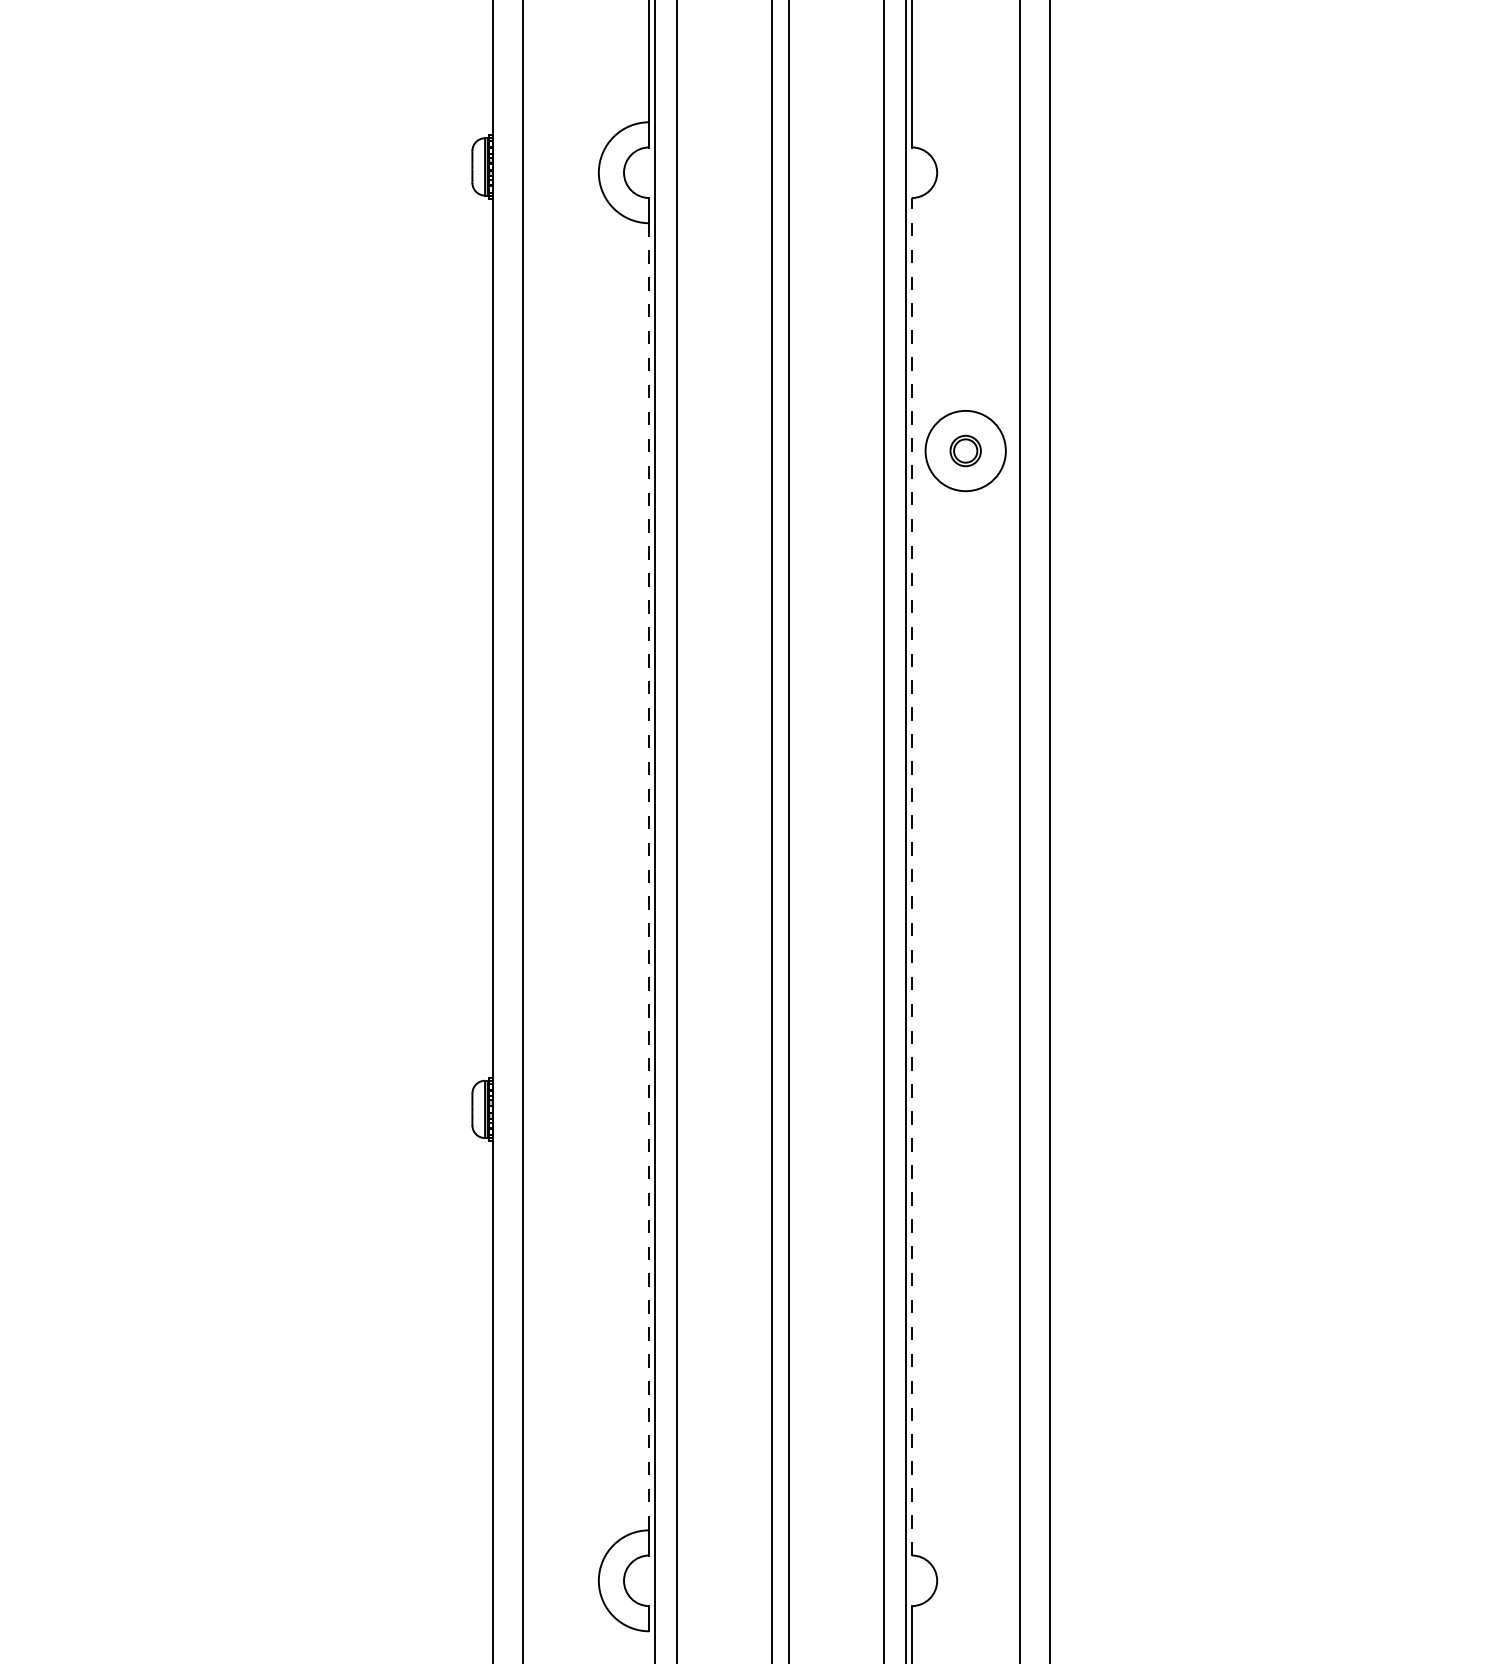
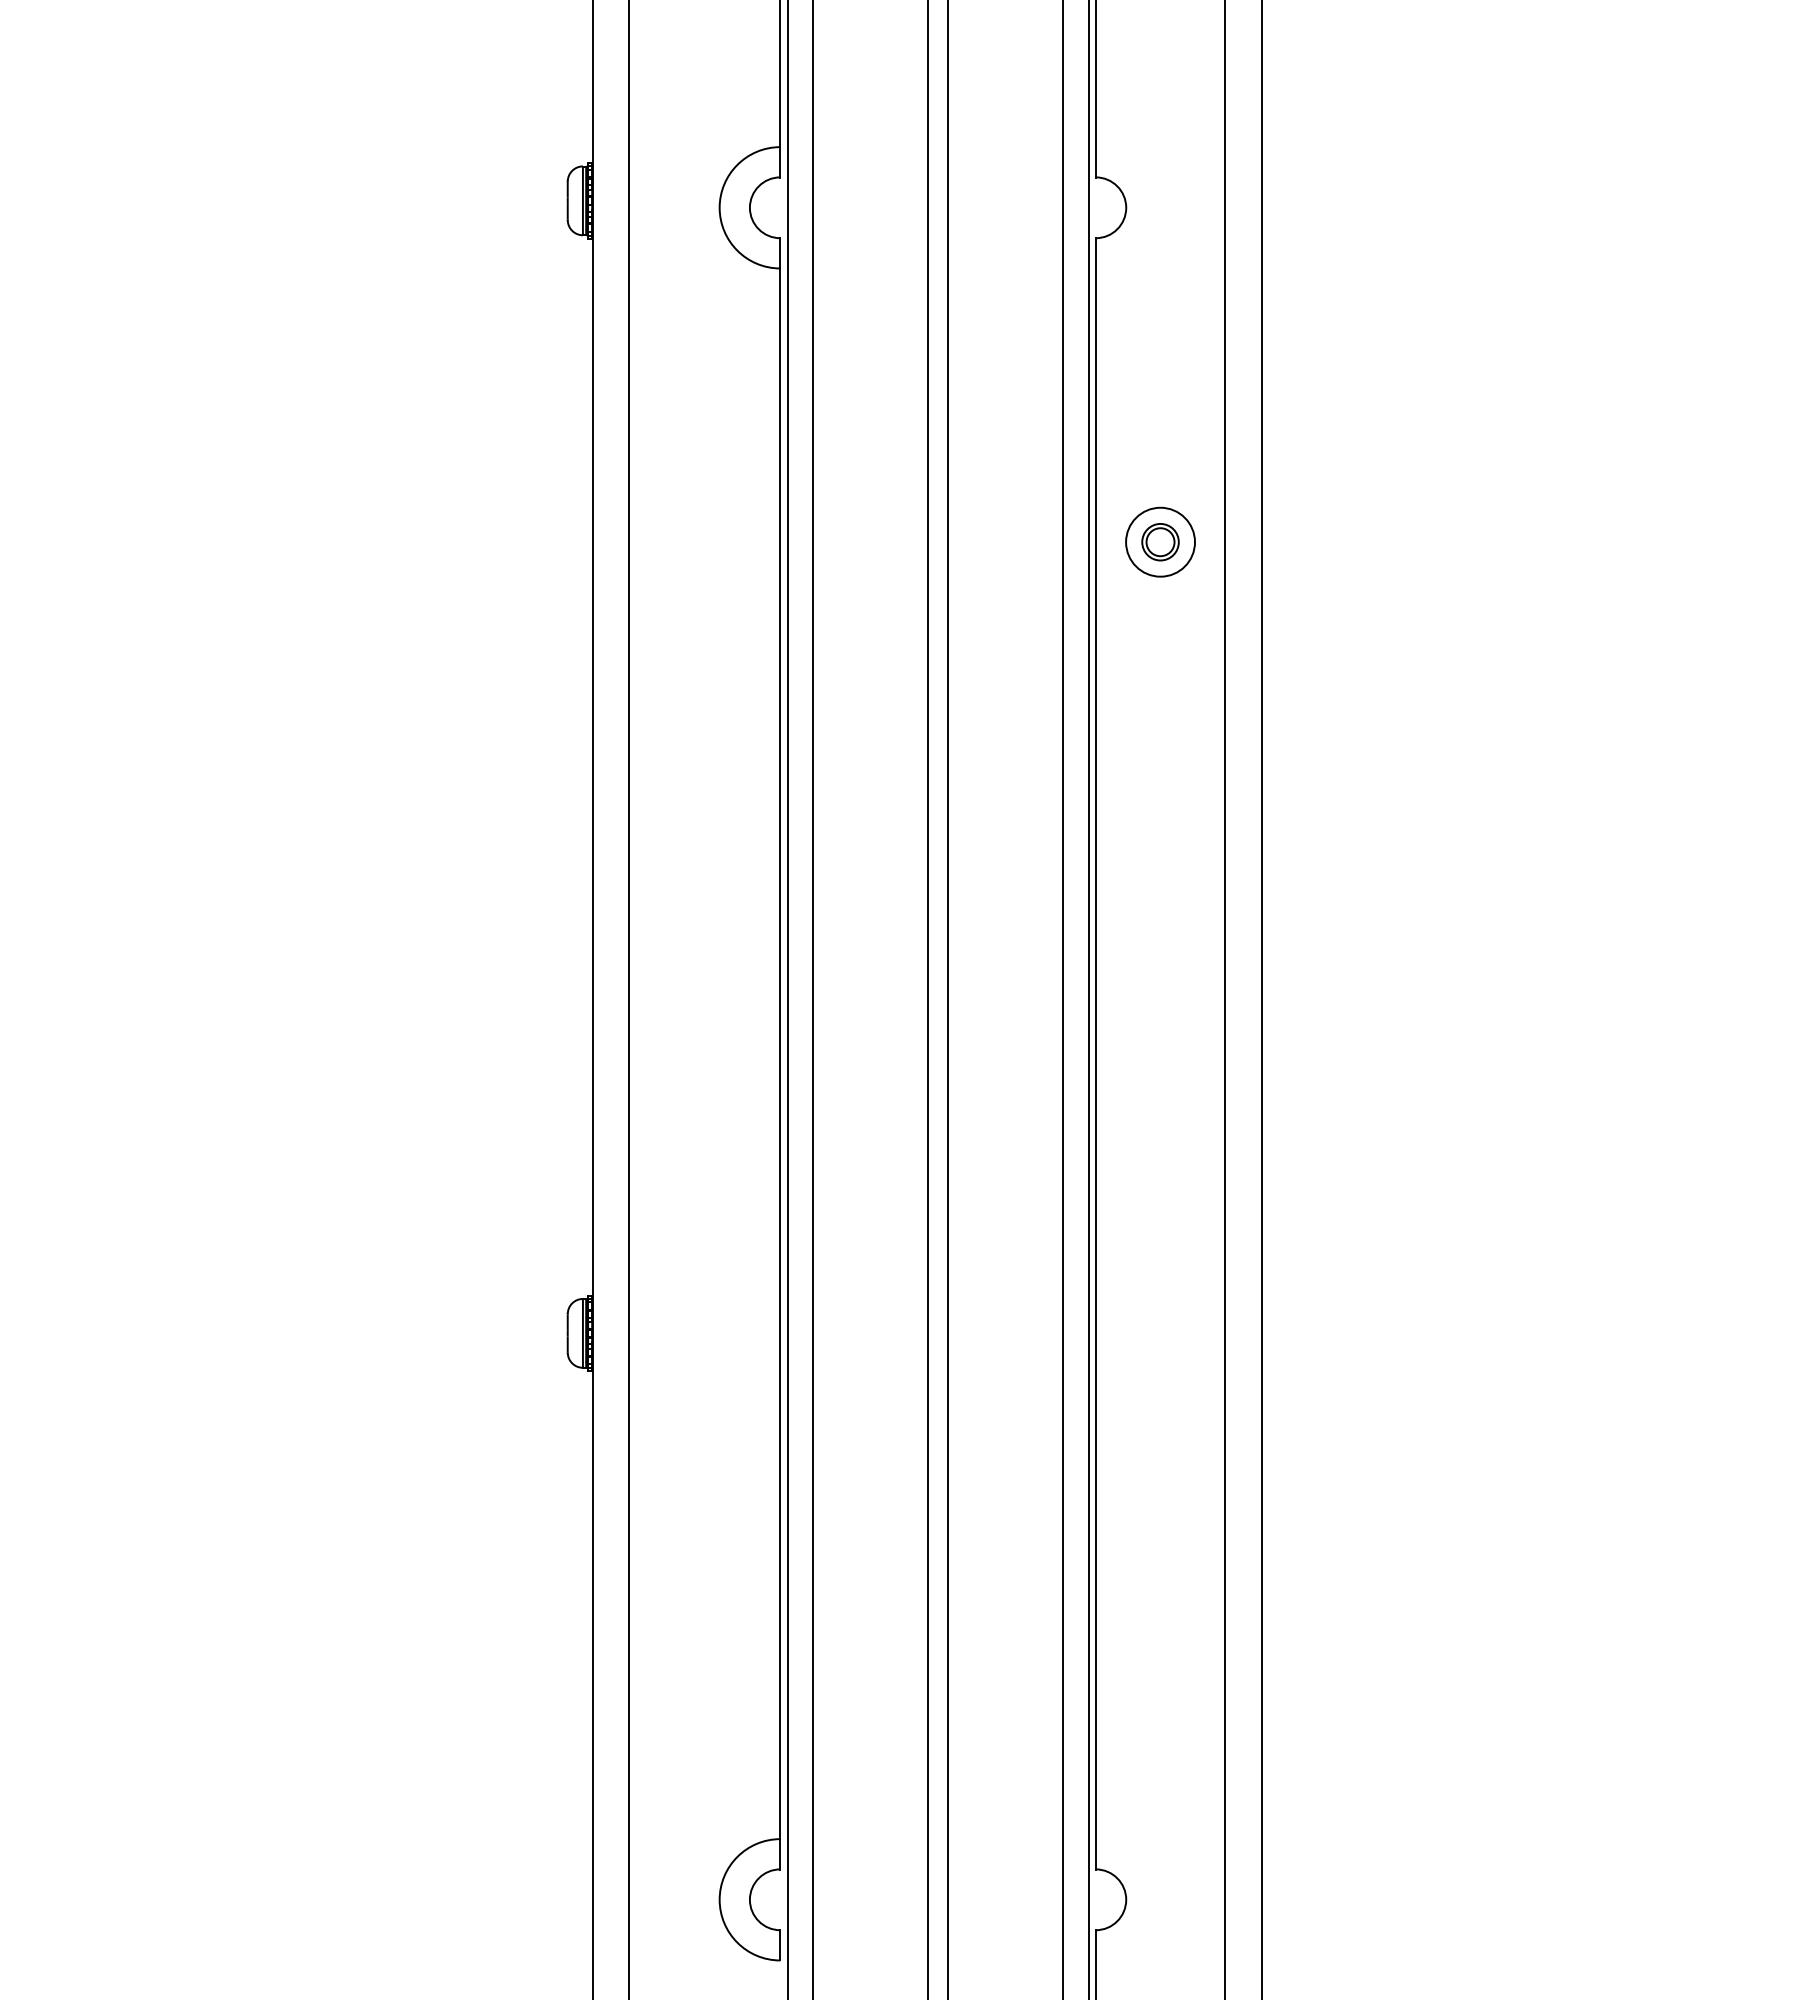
circle: (965, 450) -> (1160, 541), size x0.71
line: (911, 876) -> (1095, 1053), dashed -> solid
line: (649, 877) -> (780, 1054), dashed -> solid

